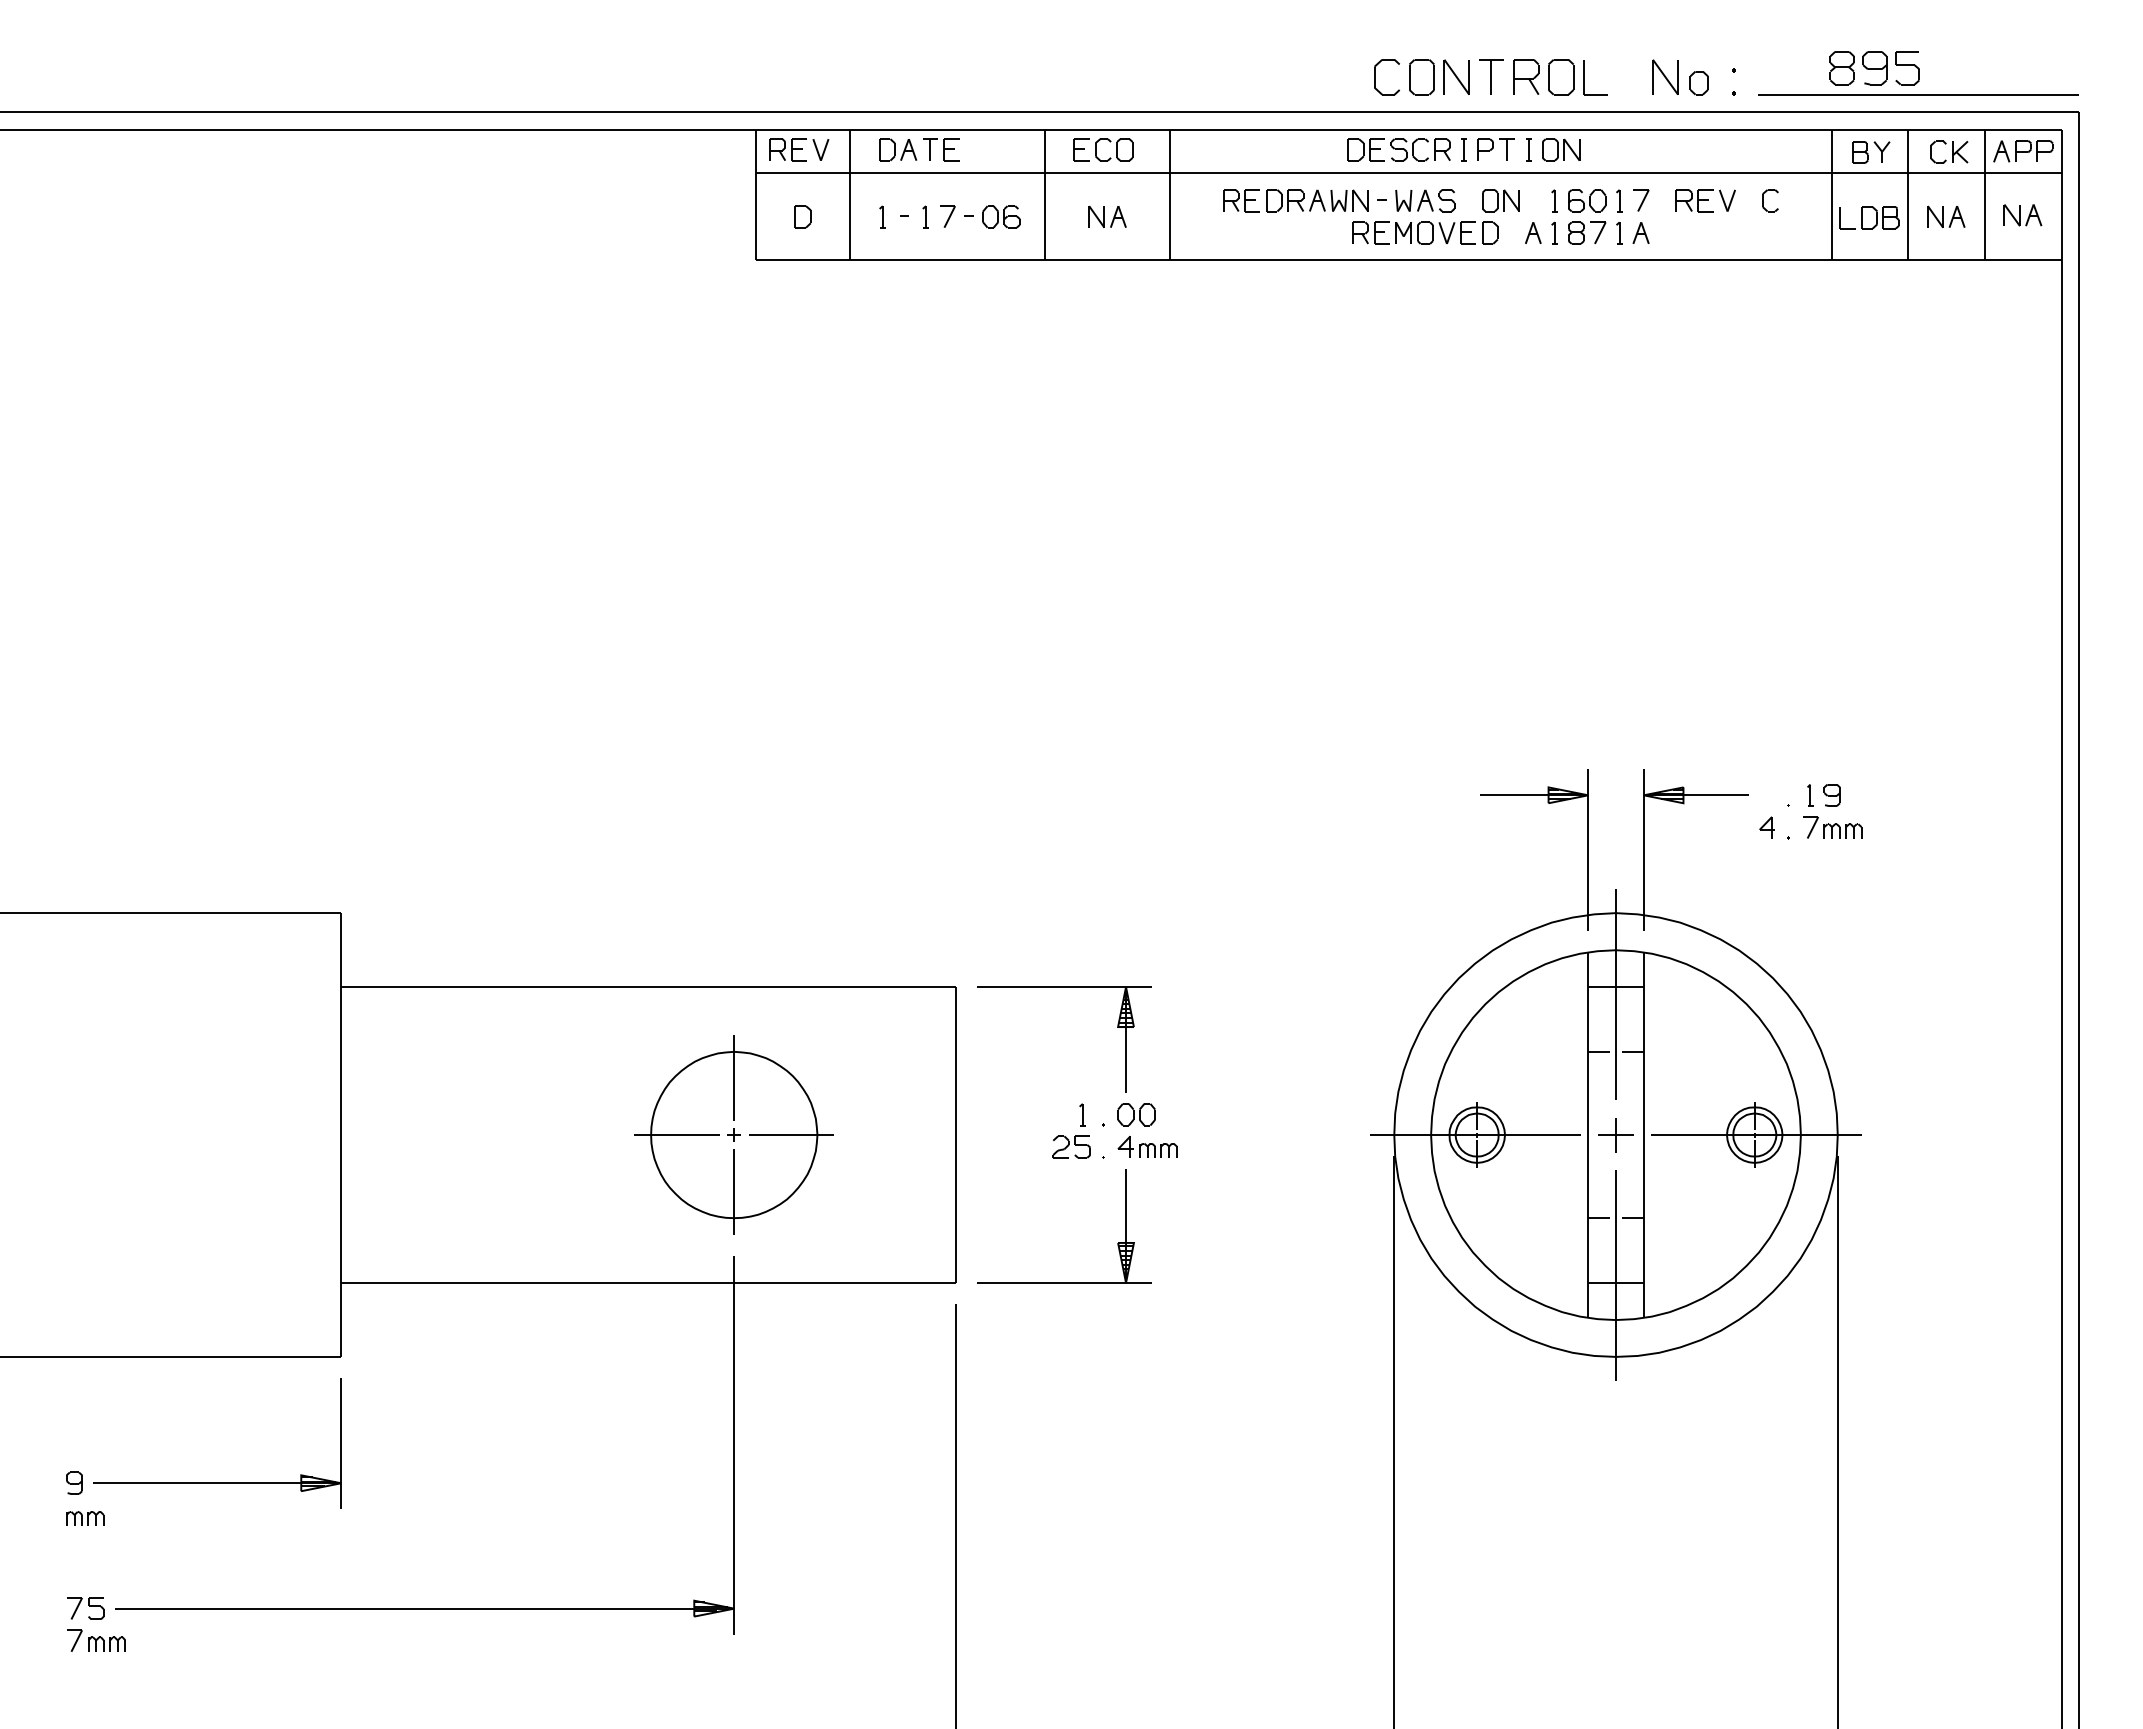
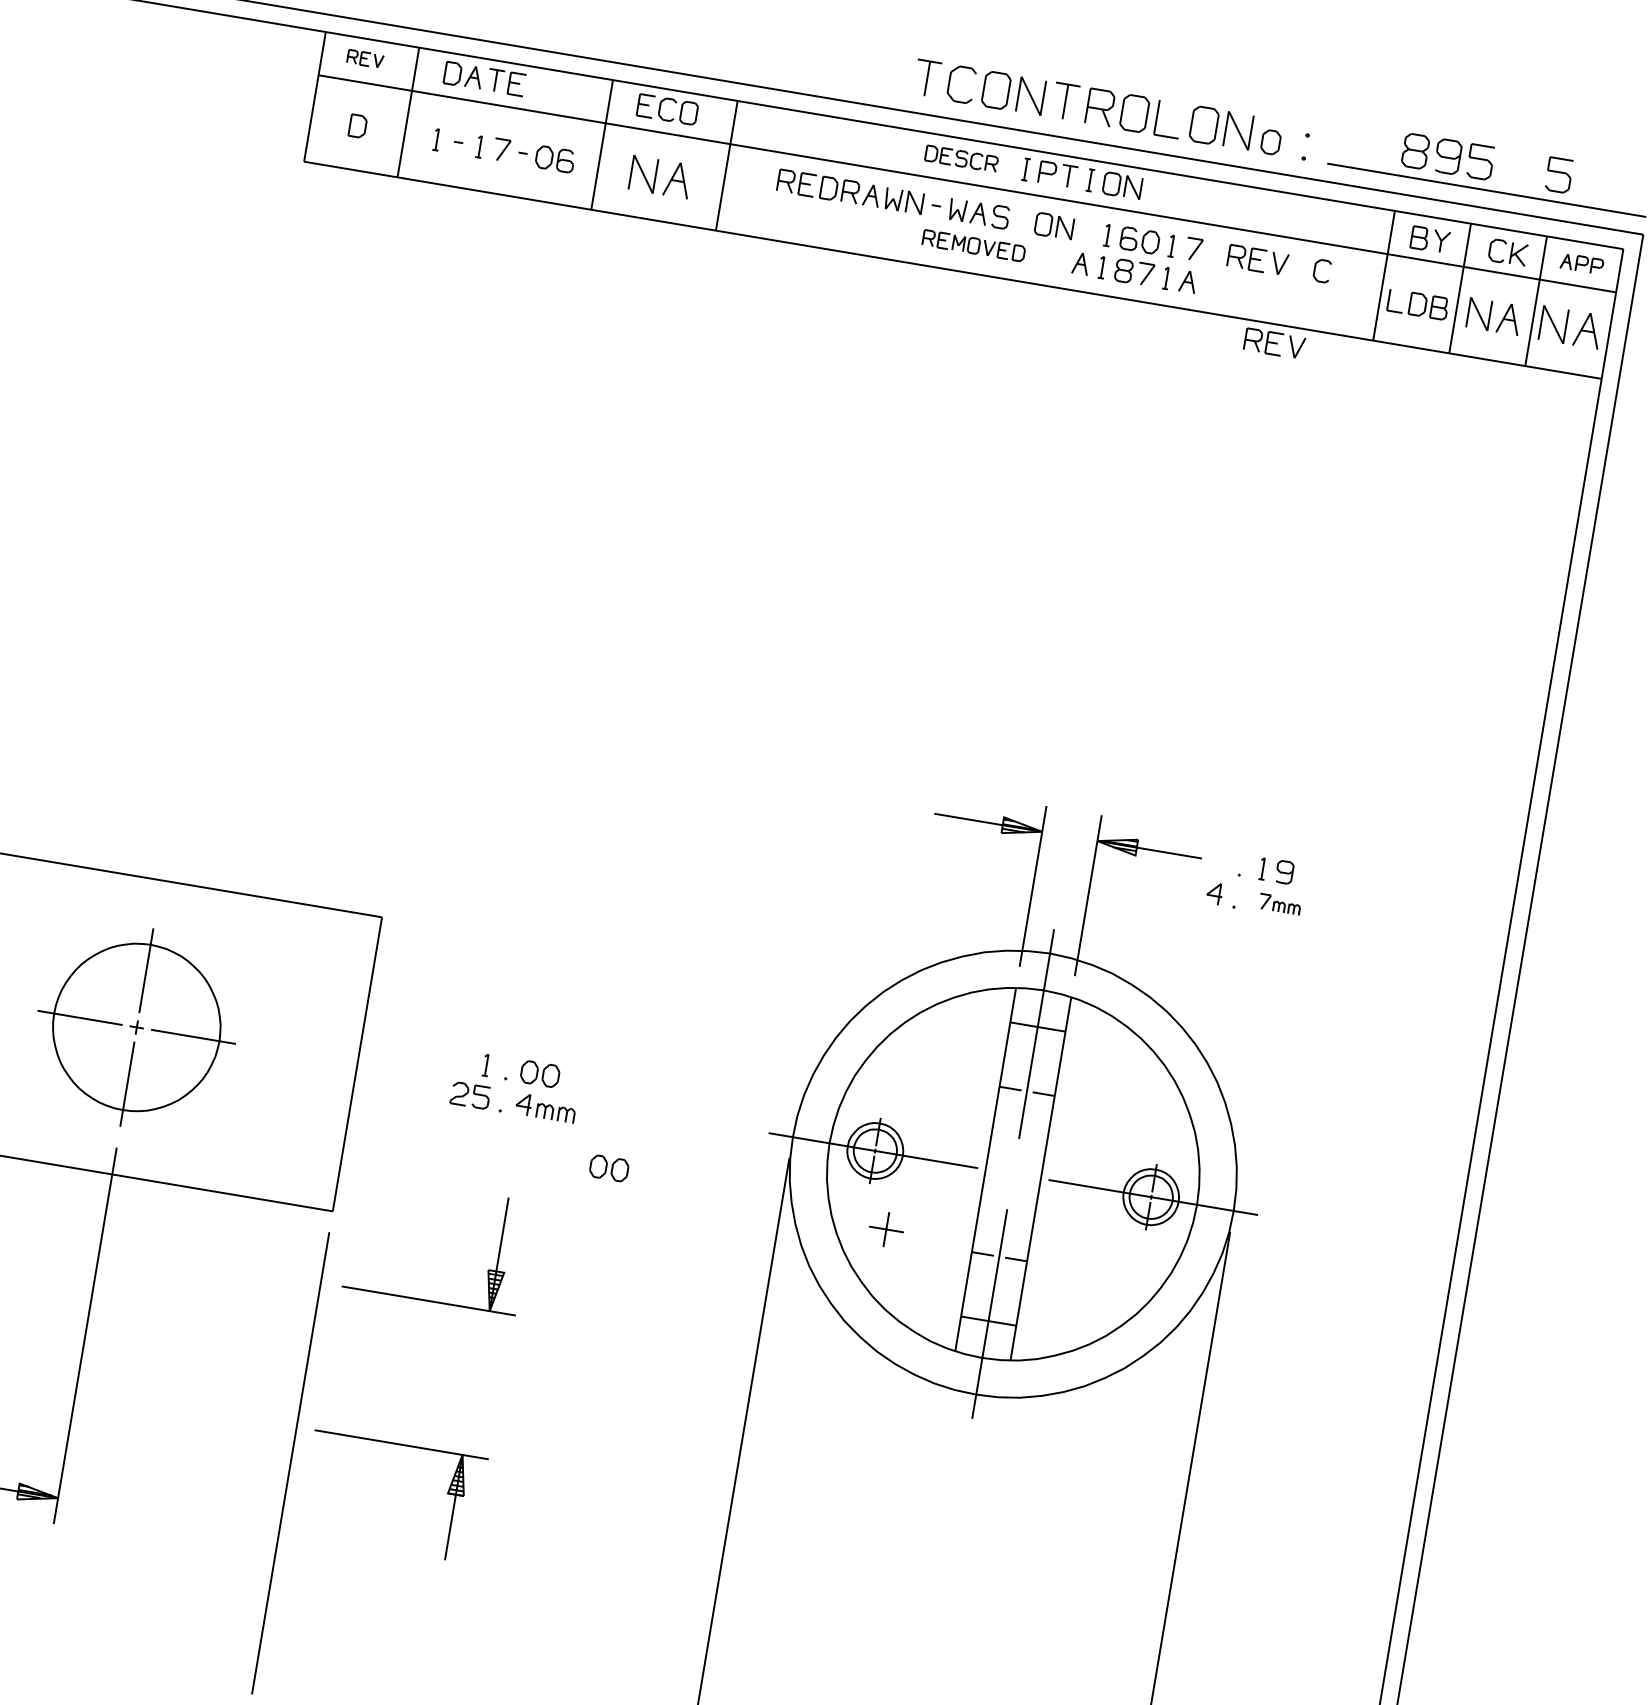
part: (1986, 68) -> (1558, 175), added
part: (1352, 76) -> (927, 78), added
part: (1631, 77) -> (1204, 125), added
part: (799, 149) -> (365, 58), size x0.6
part: (1398, 149) -> (961, 158), size x0.7
part: (2023, 151) -> (1581, 264), size x0.7
part: (2022, 215) -> (1570, 327), size x1.6
part: (1107, 216) -> (660, 176), size x1.6
part: (1946, 216) -> (1494, 316), size x1.4
part: (1425, 232) -> (974, 245), size x0.7
part: (1735, 279) -> (1274, 343), added
part: (1832, 827) -> (1279, 904), size x0.7
part: (1064, 987) -> (401, 1445), moved
part: (1615, 1135) -> (885, 1229), moved
part: (1219, 1195) -> (609, 1168), added
part: (1117, 1243) -> (487, 1270), moved

